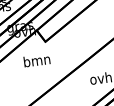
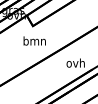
text: (36, 59) -> (34, 40), moved

